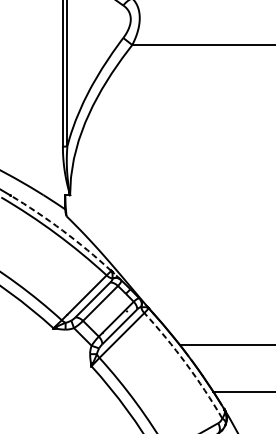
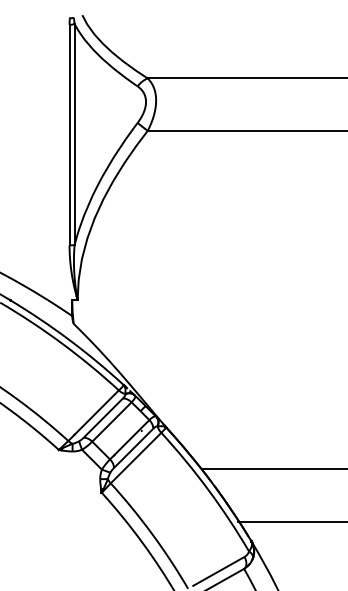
arc: (62, 230) -> (69, 339), dashed -> solid
arc: (186, 363) -> (208, 489), dashed -> solid

